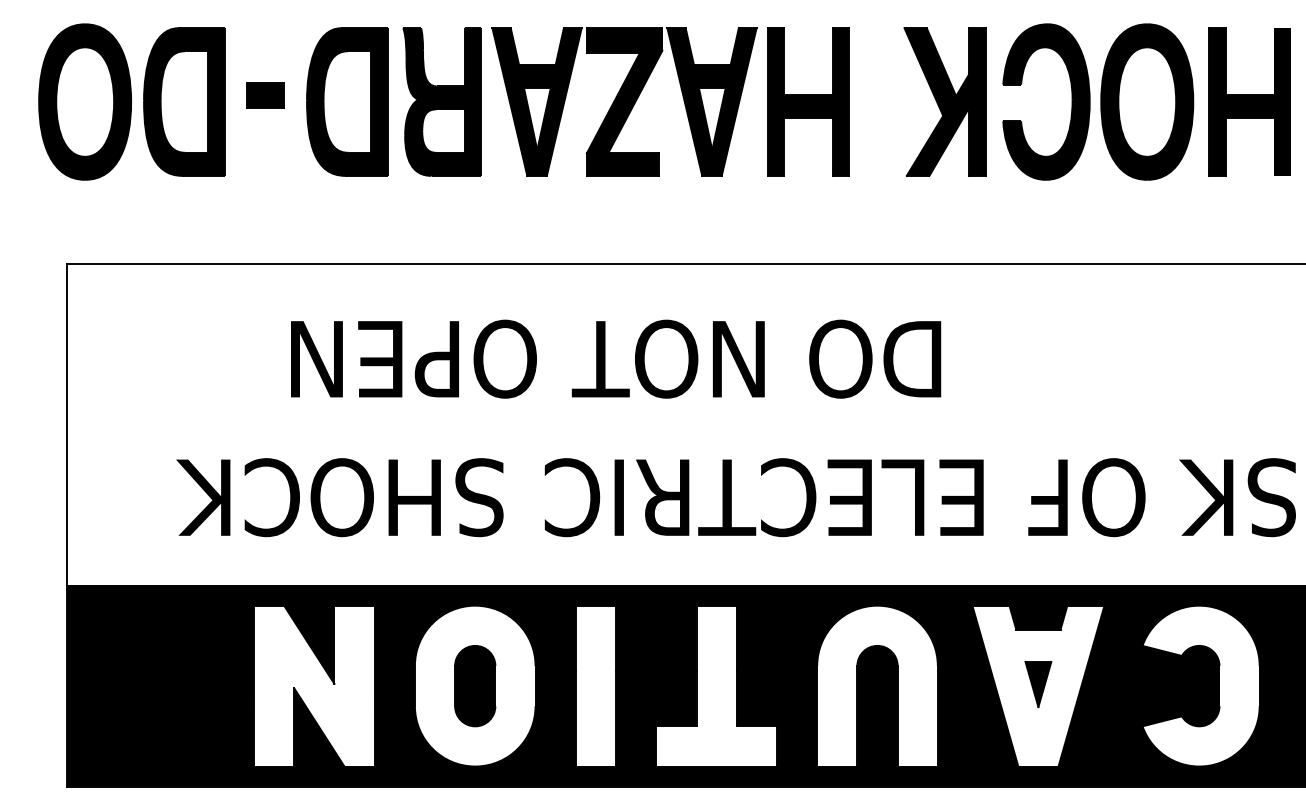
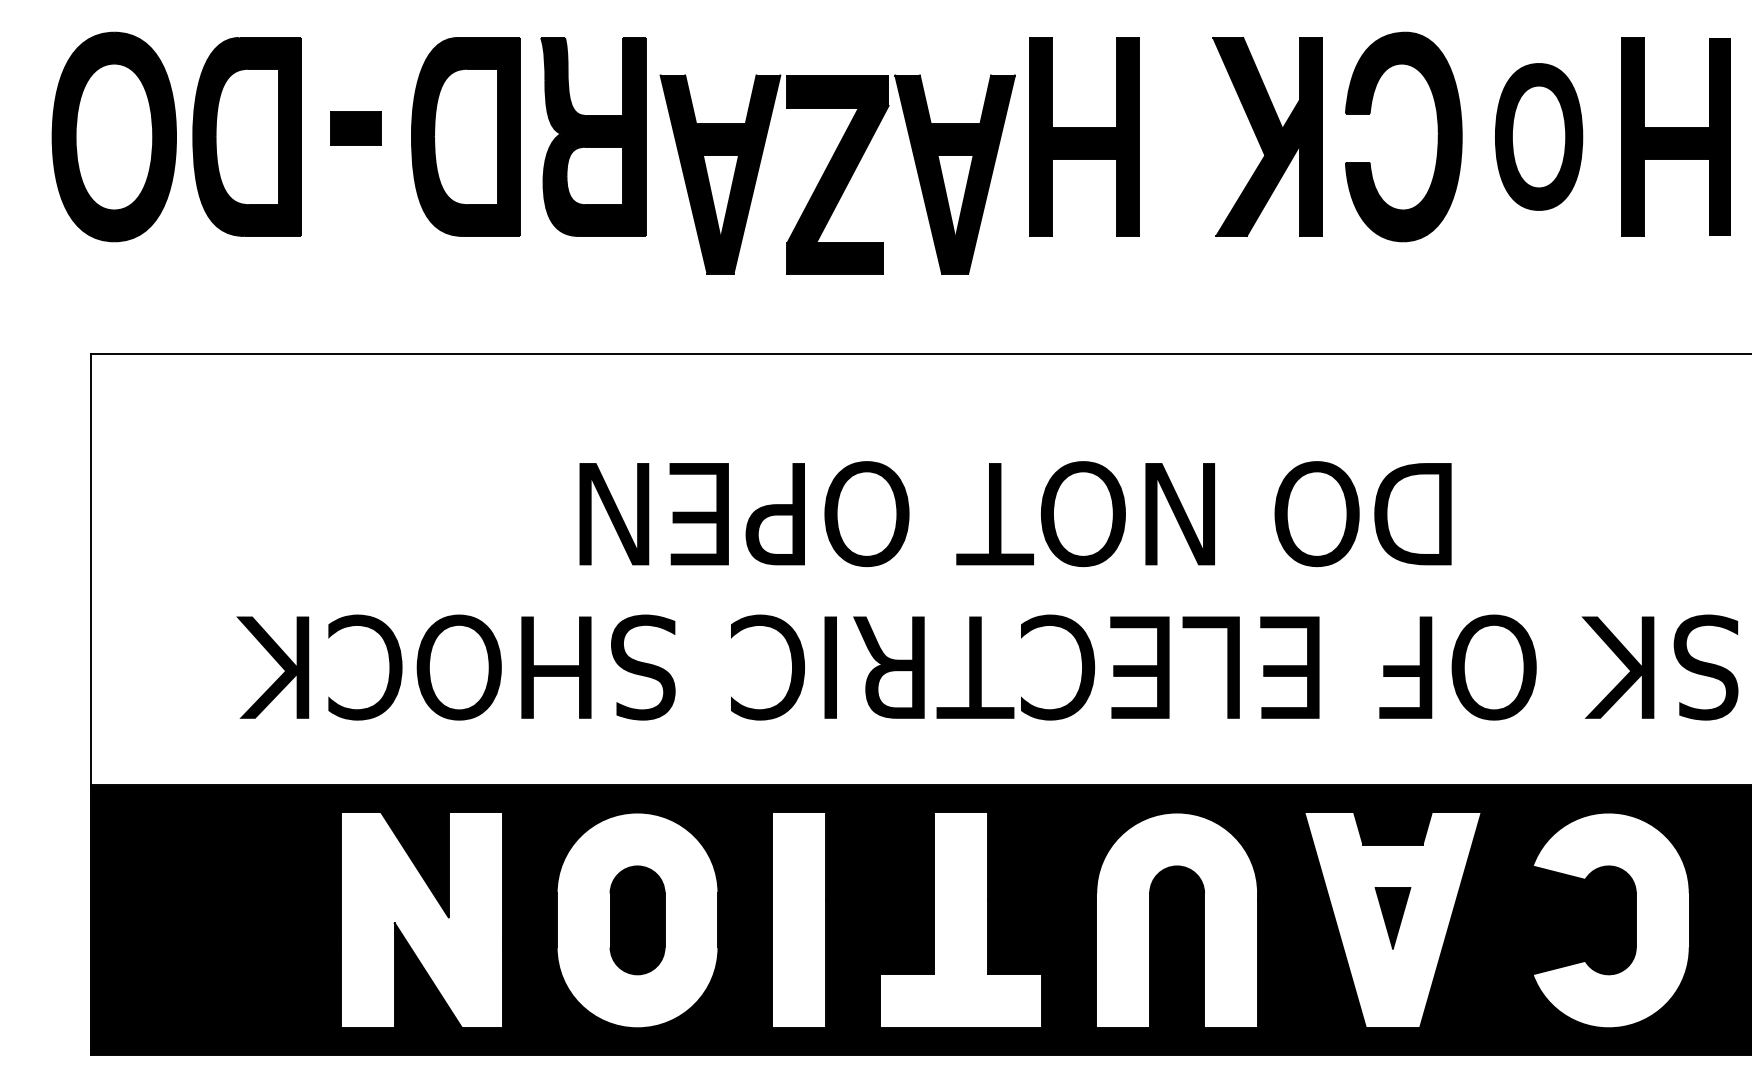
part: (624, 101) -> (837, 173), moved
part: (1147, 101) -> (1539, 136), size x0.7
text: (616, 358) -> (1016, 513), moved

